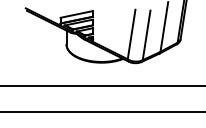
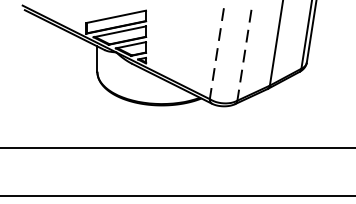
line: (131, 35) -> (216, 55), solid -> dashed
line: (146, 35) -> (244, 55), solid -> dashed

